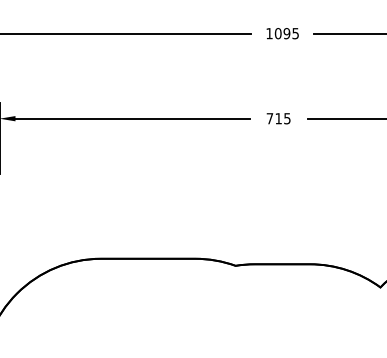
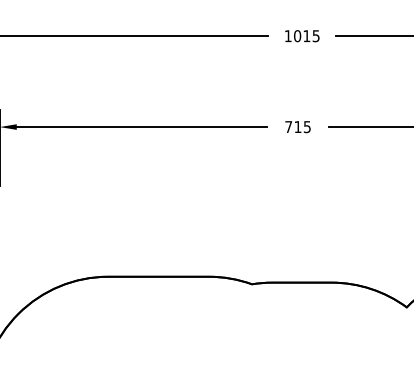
text: (286, 33) -> (306, 36), 1095 -> 1015

